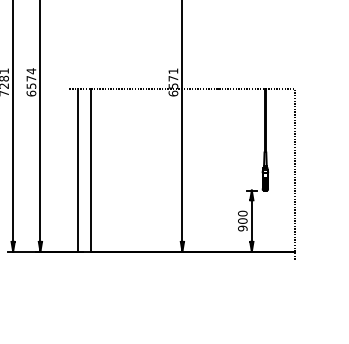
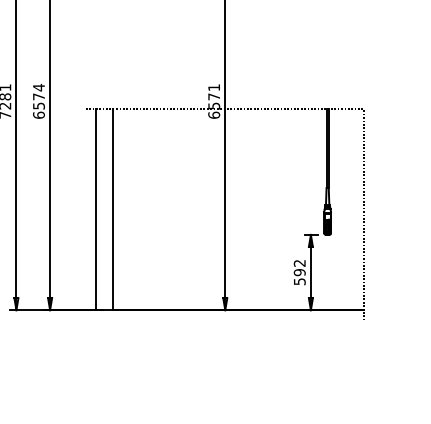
text: (242, 220) -> (299, 271), 900 -> 592

